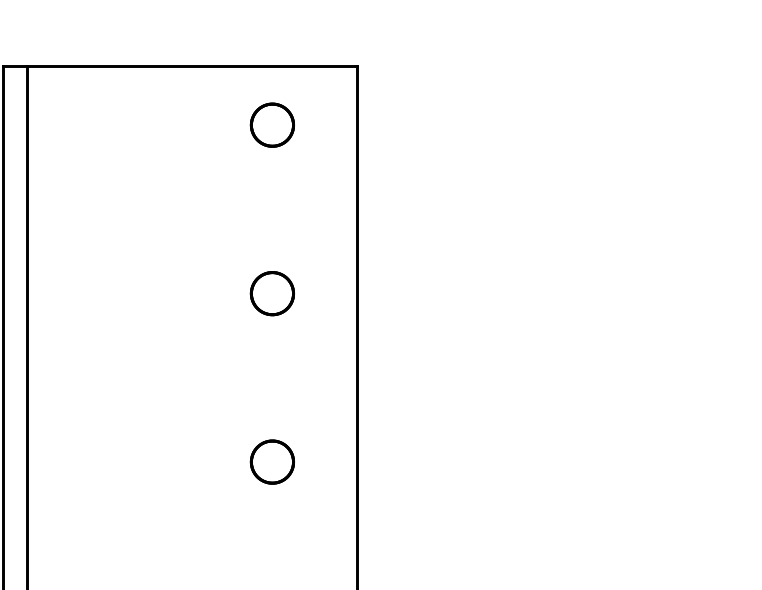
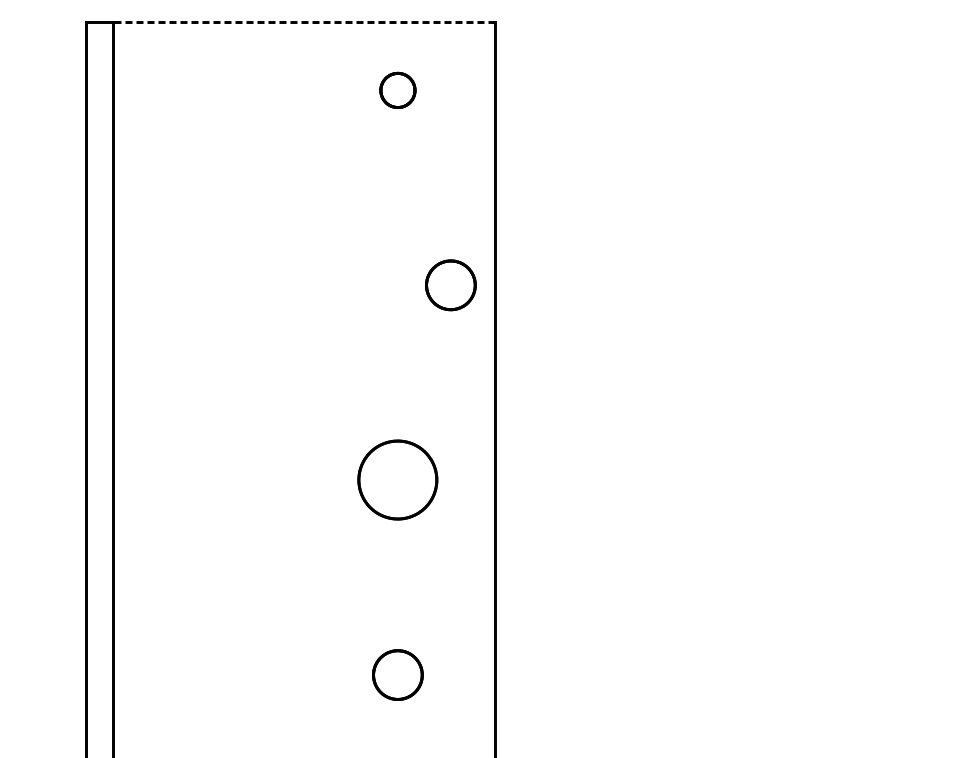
line: (191, 66) -> (304, 22), solid -> dashed
part: (272, 125) -> (397, 90), size x0.7
part: (272, 293) -> (450, 285), moved
part: (272, 462) -> (397, 480), size x1.6

